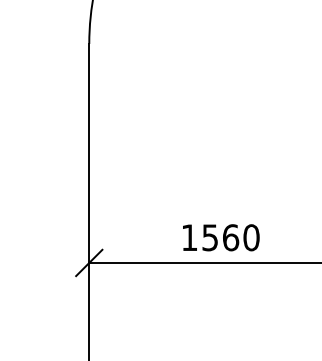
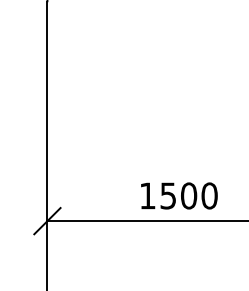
text: (230, 237) -> (188, 195), 1560 -> 1500

